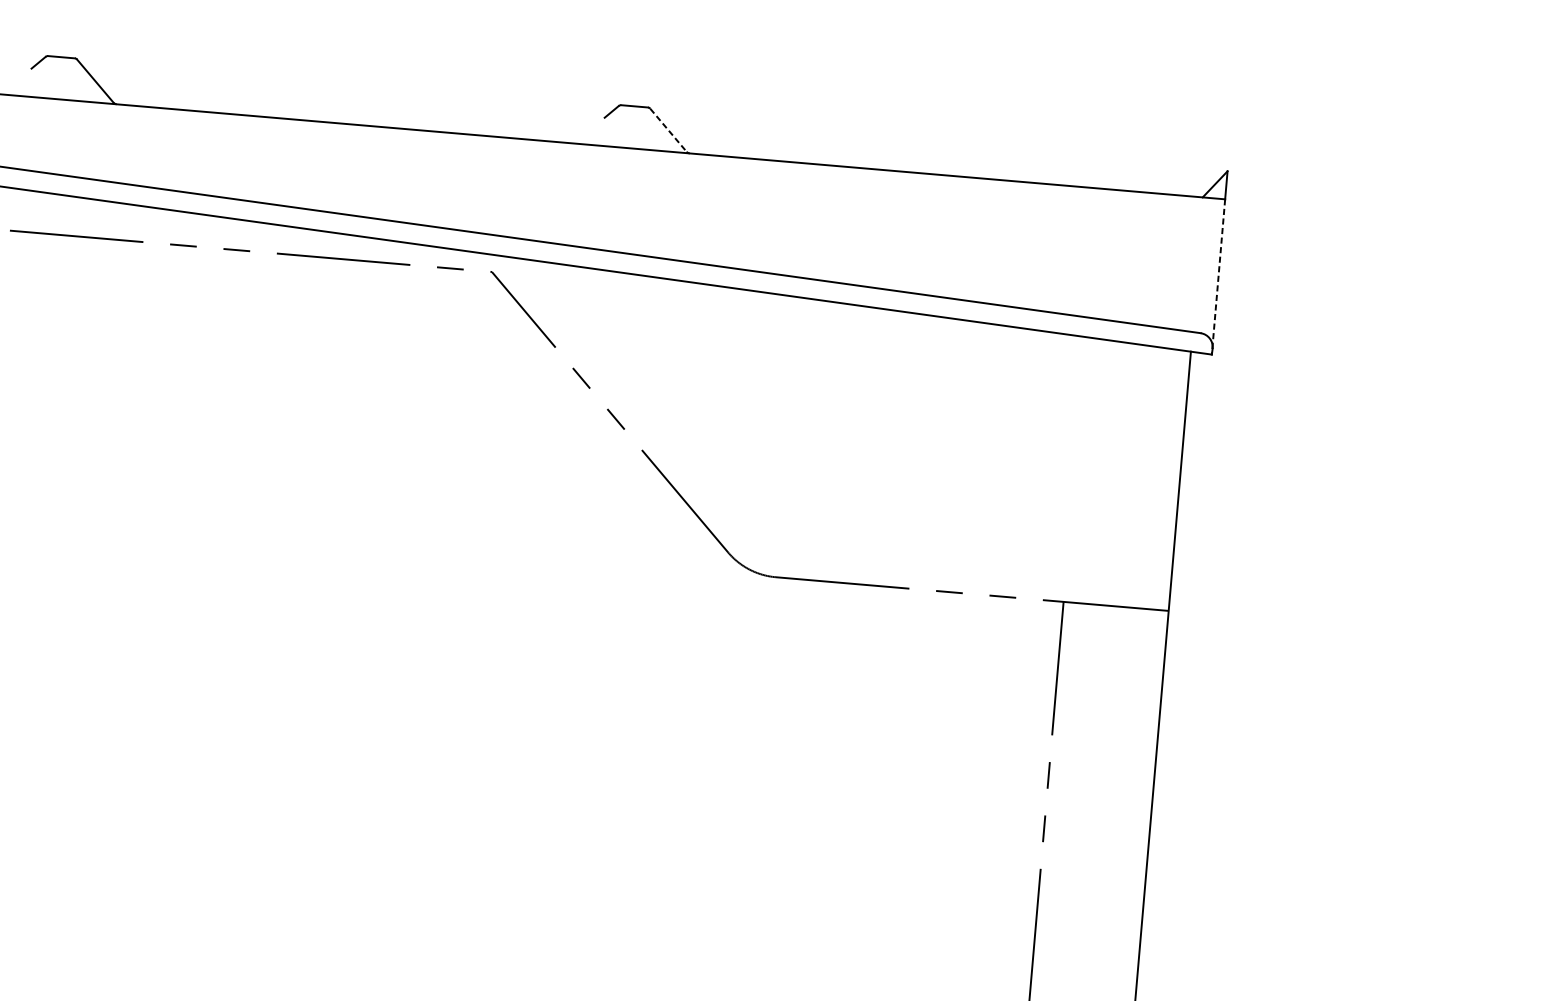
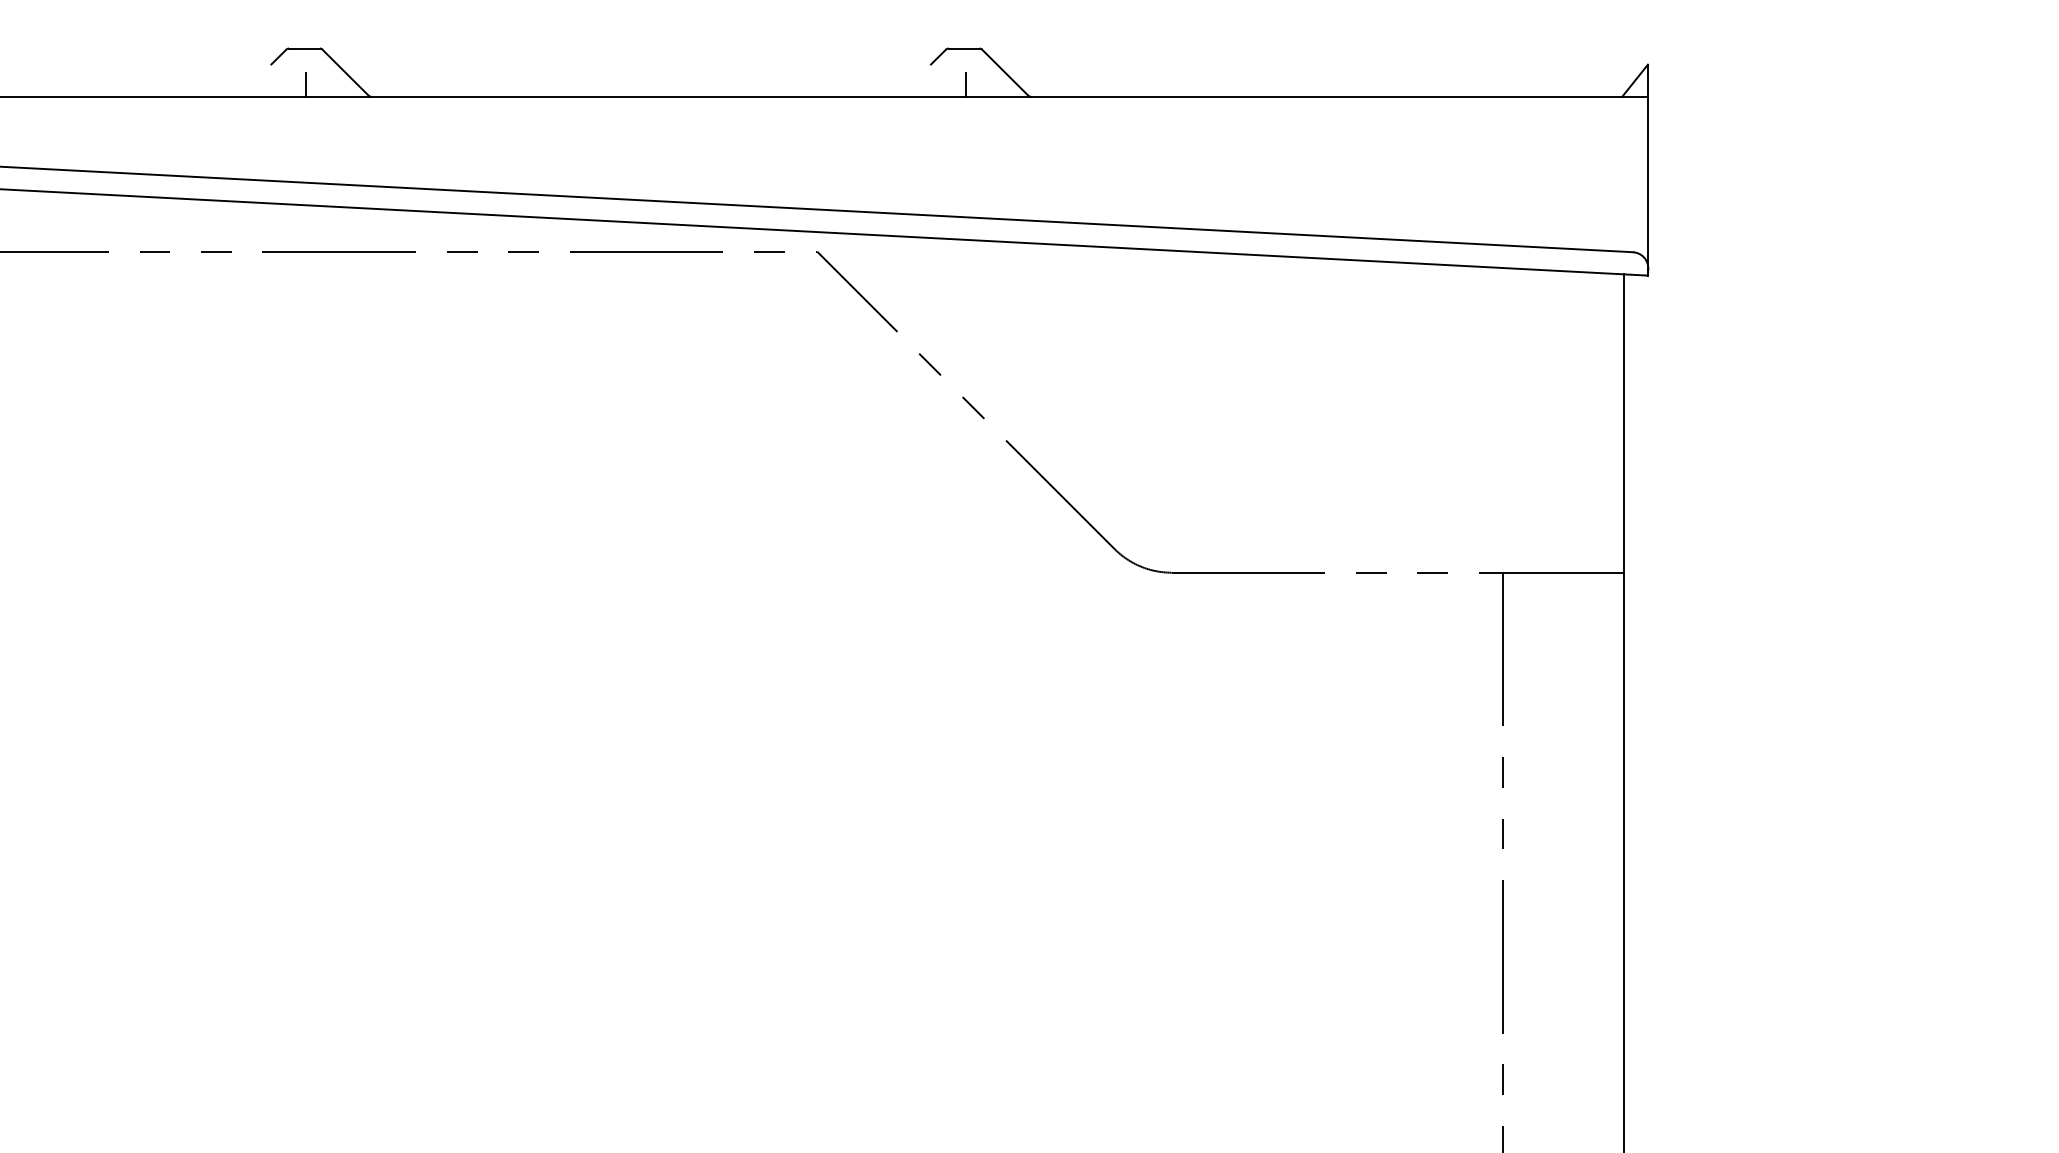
line: (60, 88) -> (306, 84), added
line: (668, 130) -> (1005, 72), dashed -> solid
line: (633, 137) -> (965, 84), added
line: (1218, 277) -> (1647, 186), dashed -> solid

